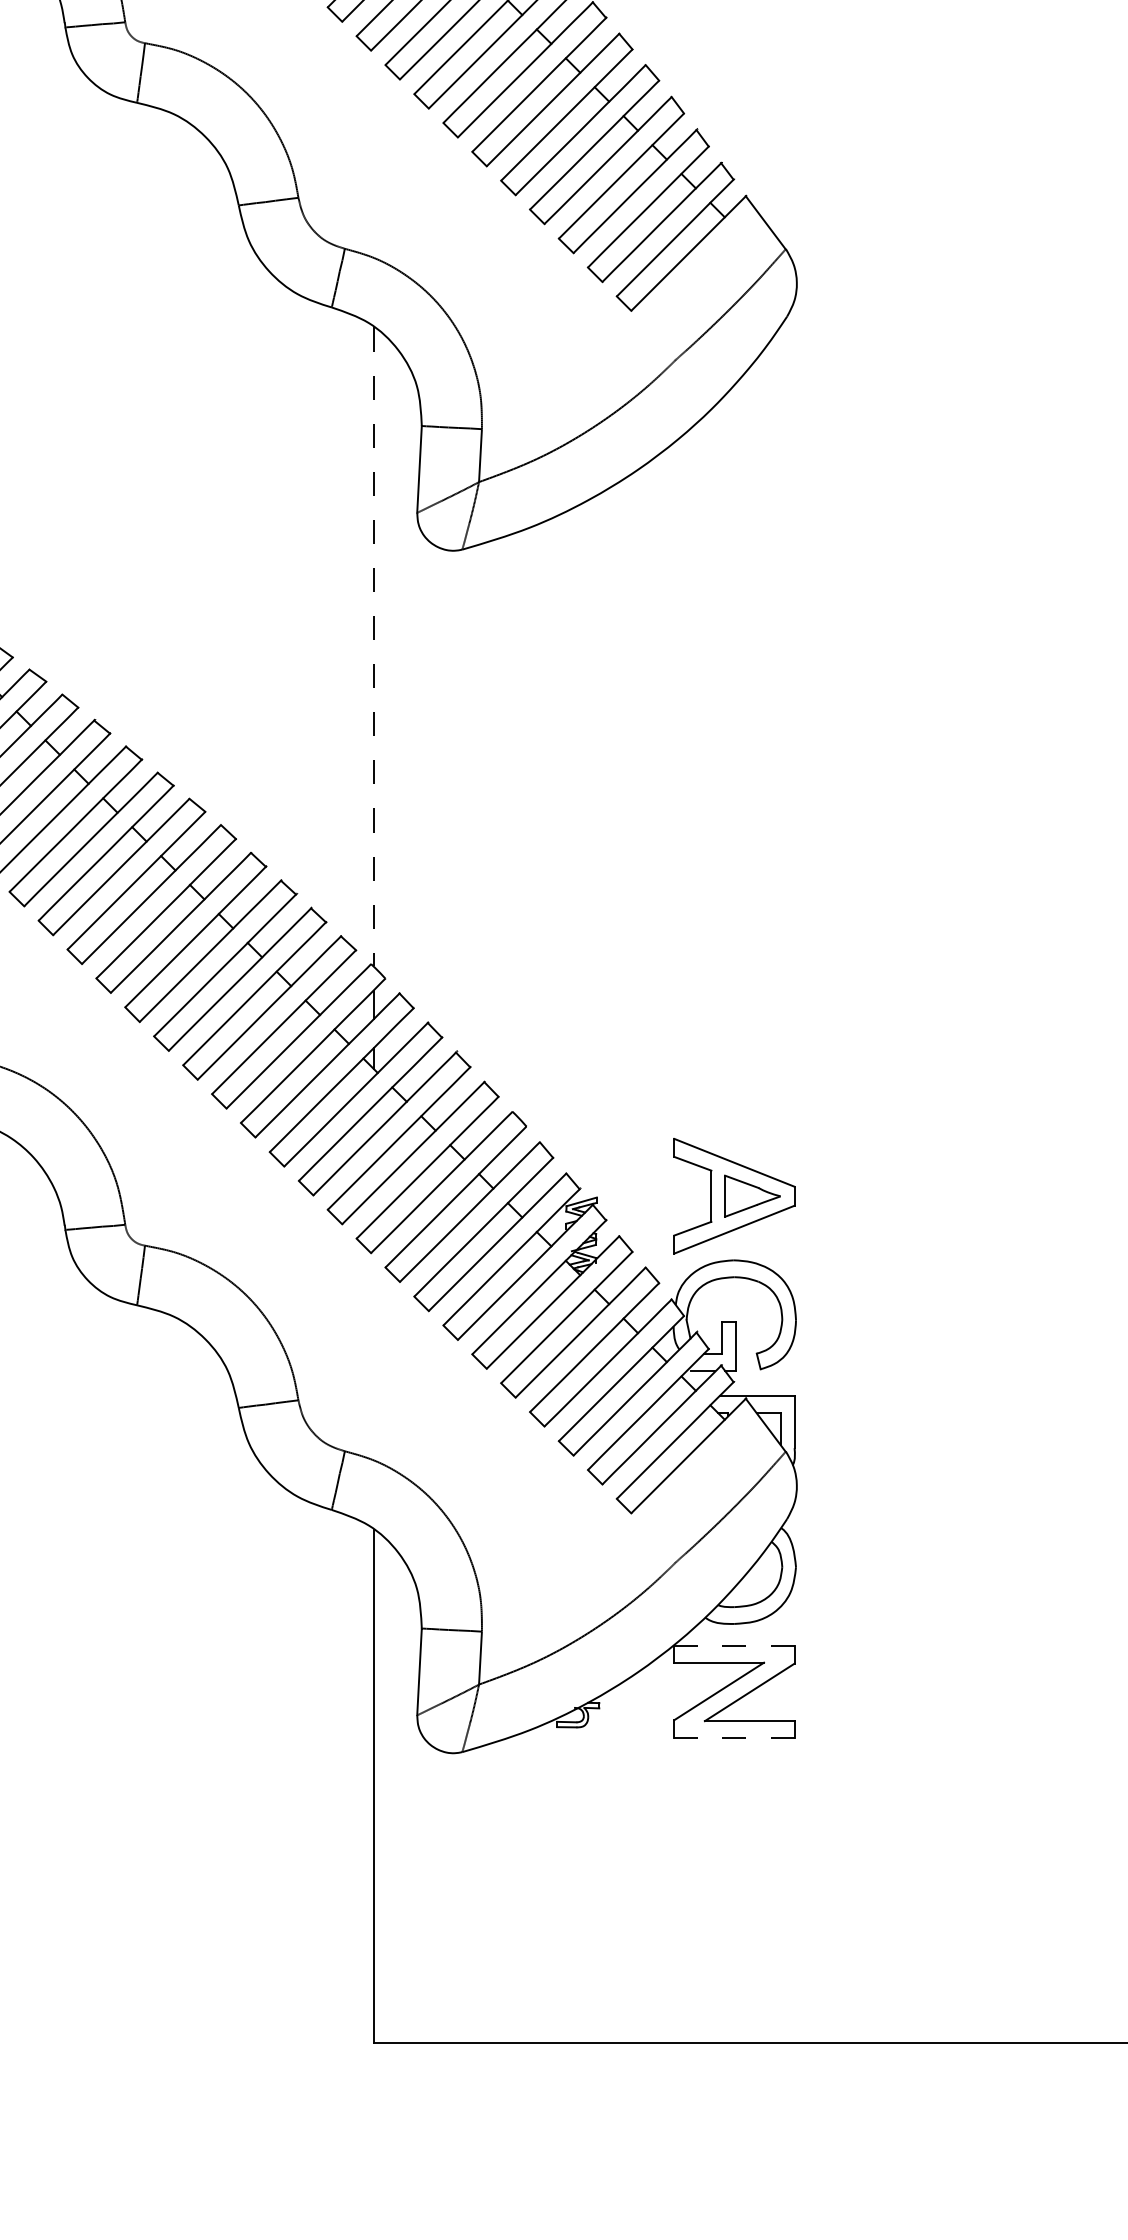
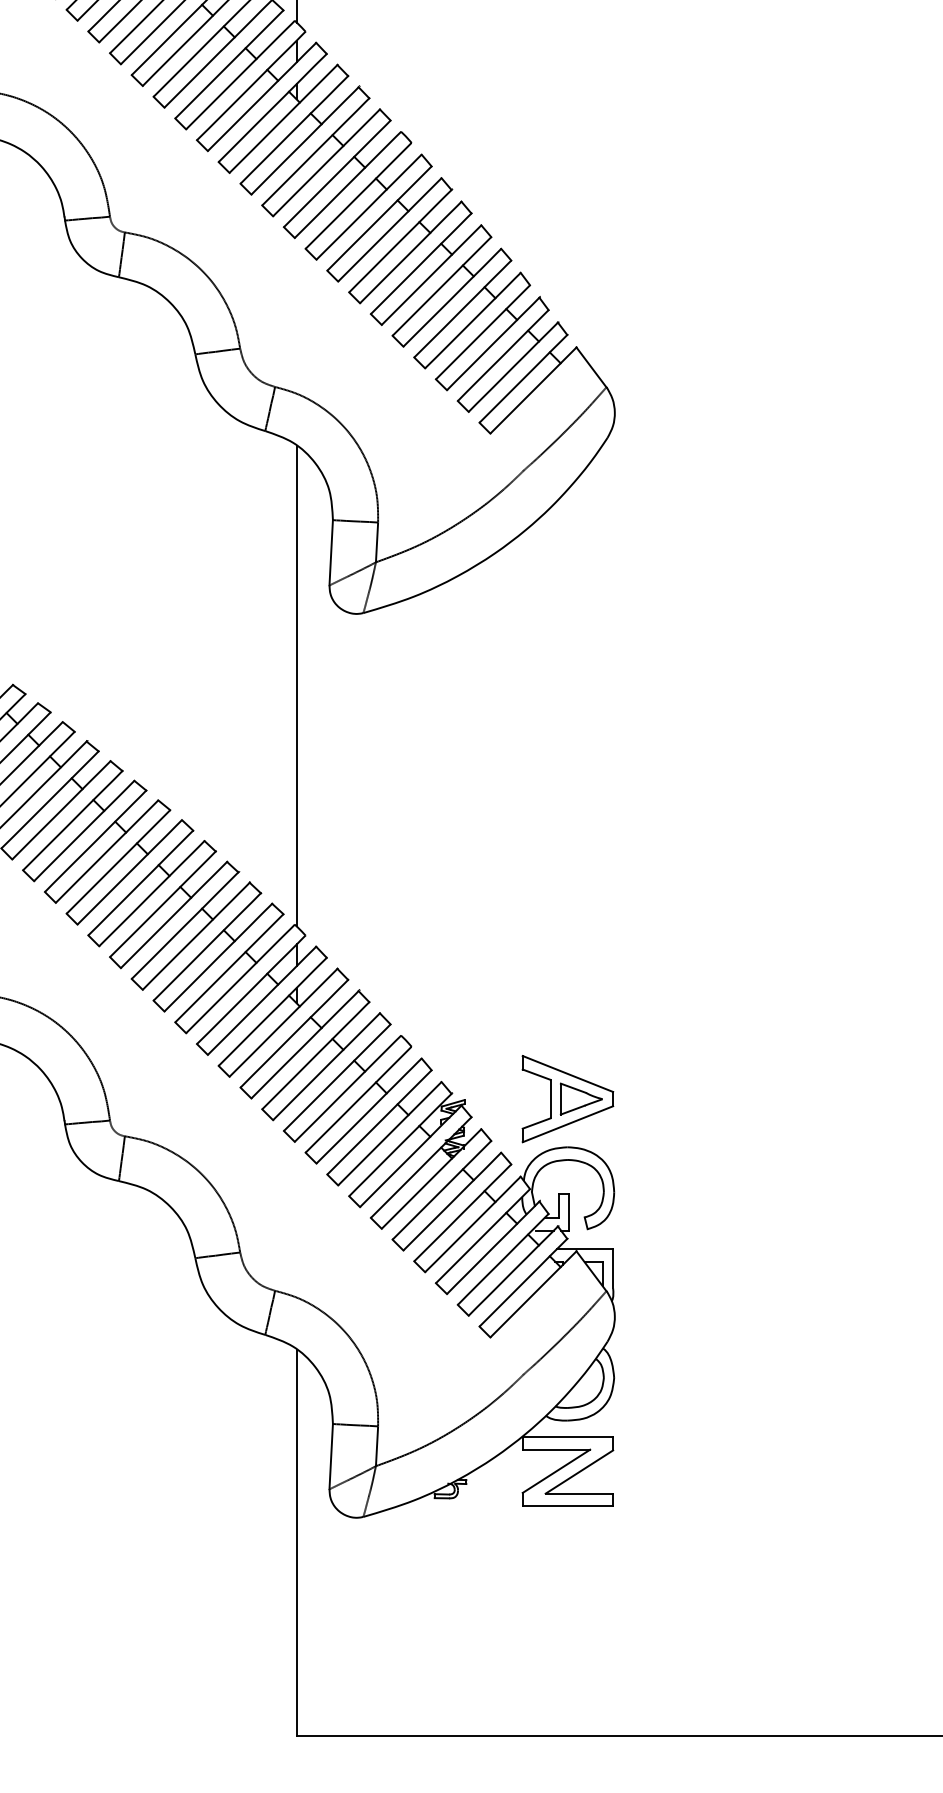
line: (373, 647) -> (296, 686), dashed -> solid
line: (735, 1645) -> (568, 1436), dashed -> solid
line: (733, 1738) -> (567, 1506), dashed -> solid

